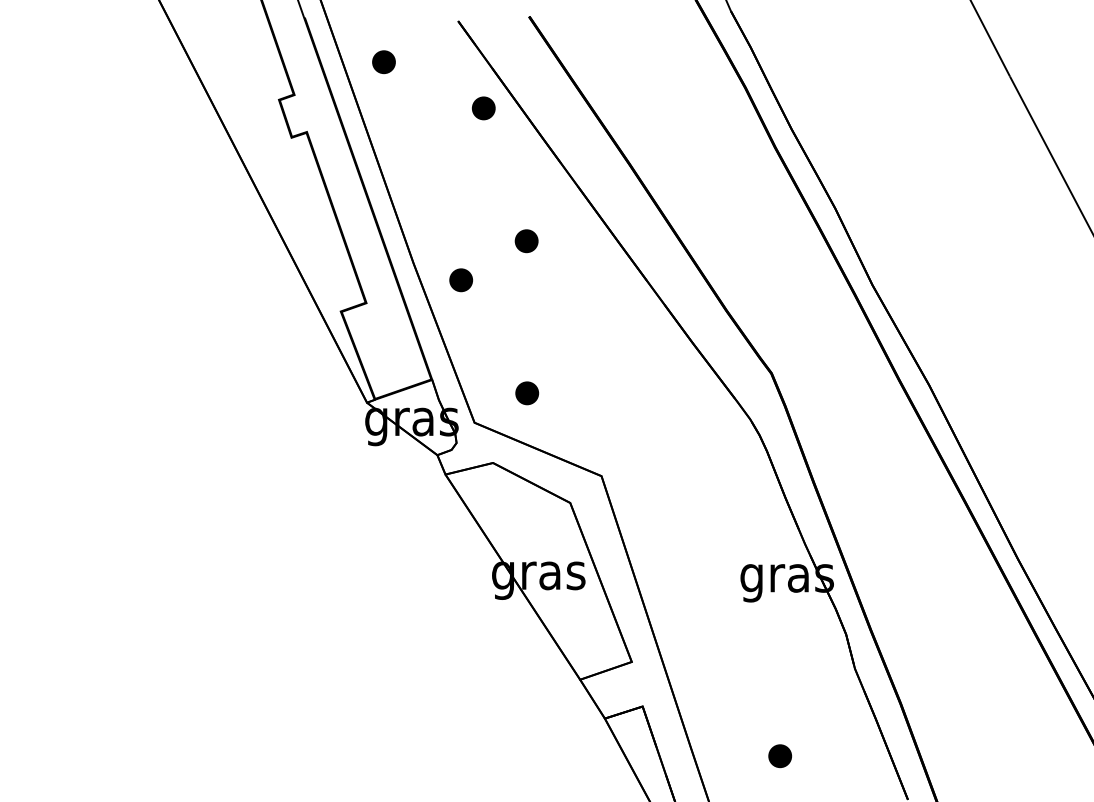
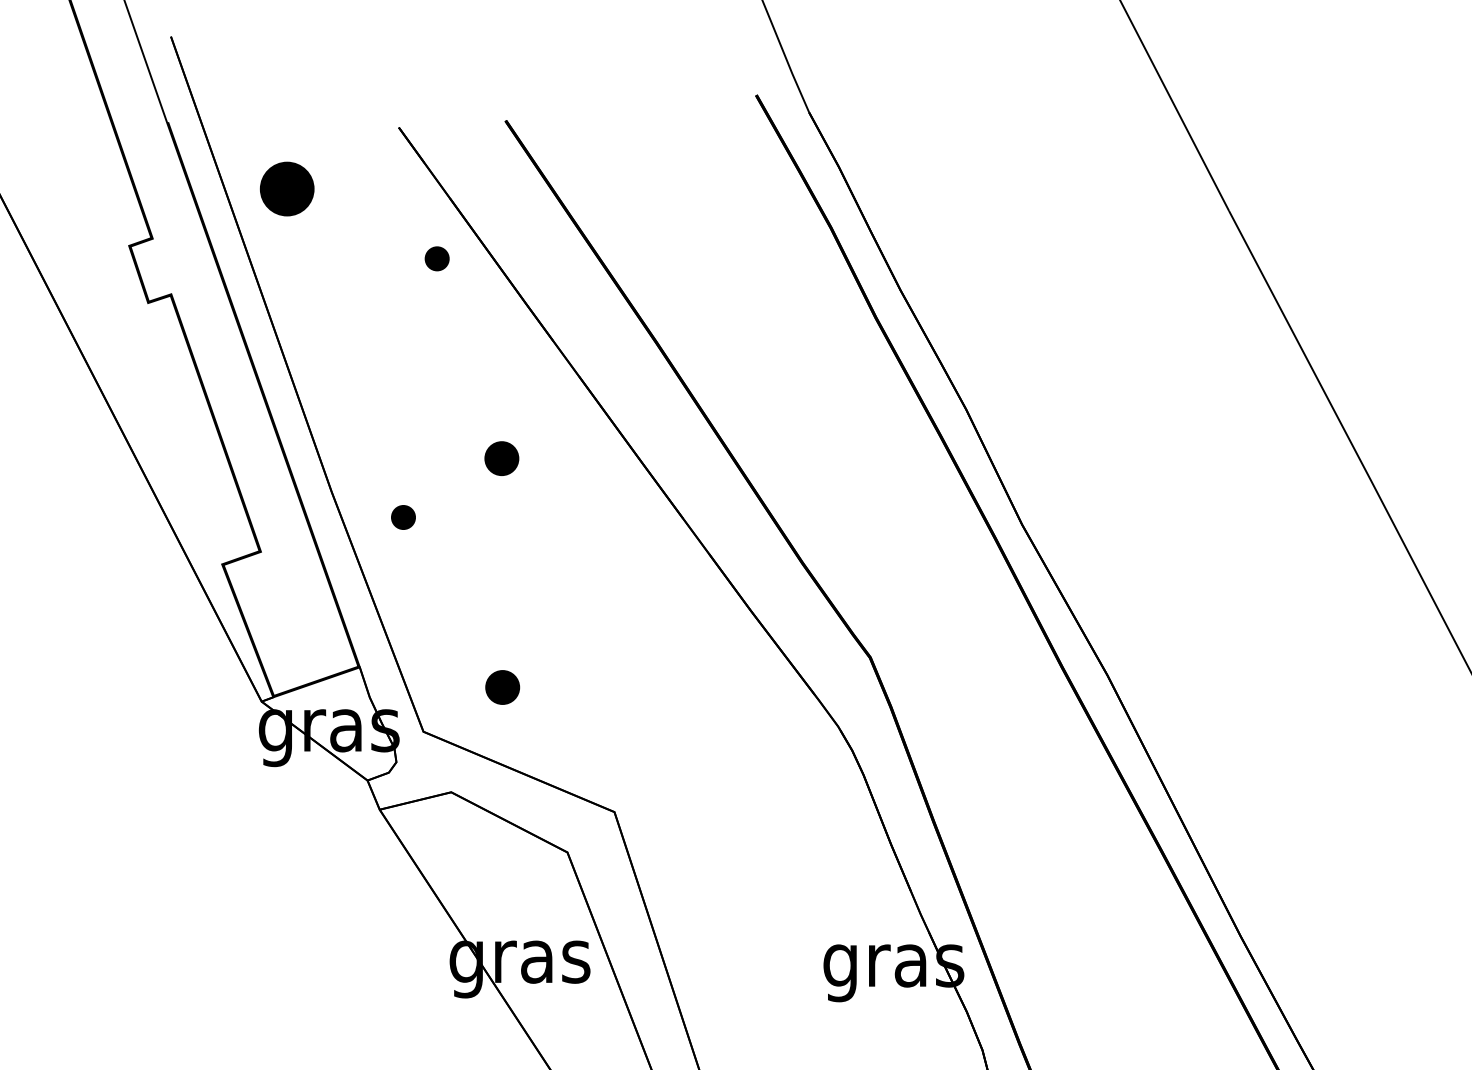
part: (383, 62) -> (286, 189), size x1.6
part: (483, 108) -> (436, 258), size x0.7
part: (461, 280) -> (403, 517), size x0.7

